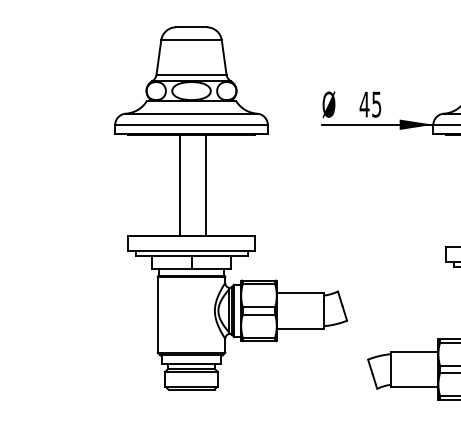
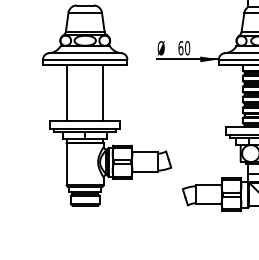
text: (371, 105) -> (184, 48), 45 -> 60
line: (181, 184) -> (67, 92), moved
line: (206, 184) -> (103, 92), moved

